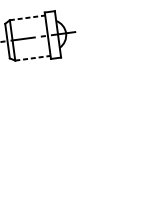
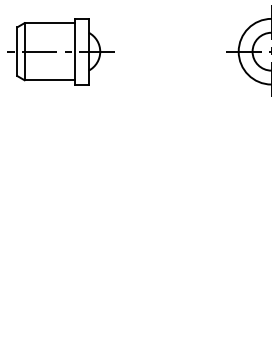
line: (27, 18) -> (49, 23), dashed -> solid
line: (32, 58) -> (49, 80), dashed -> solid

